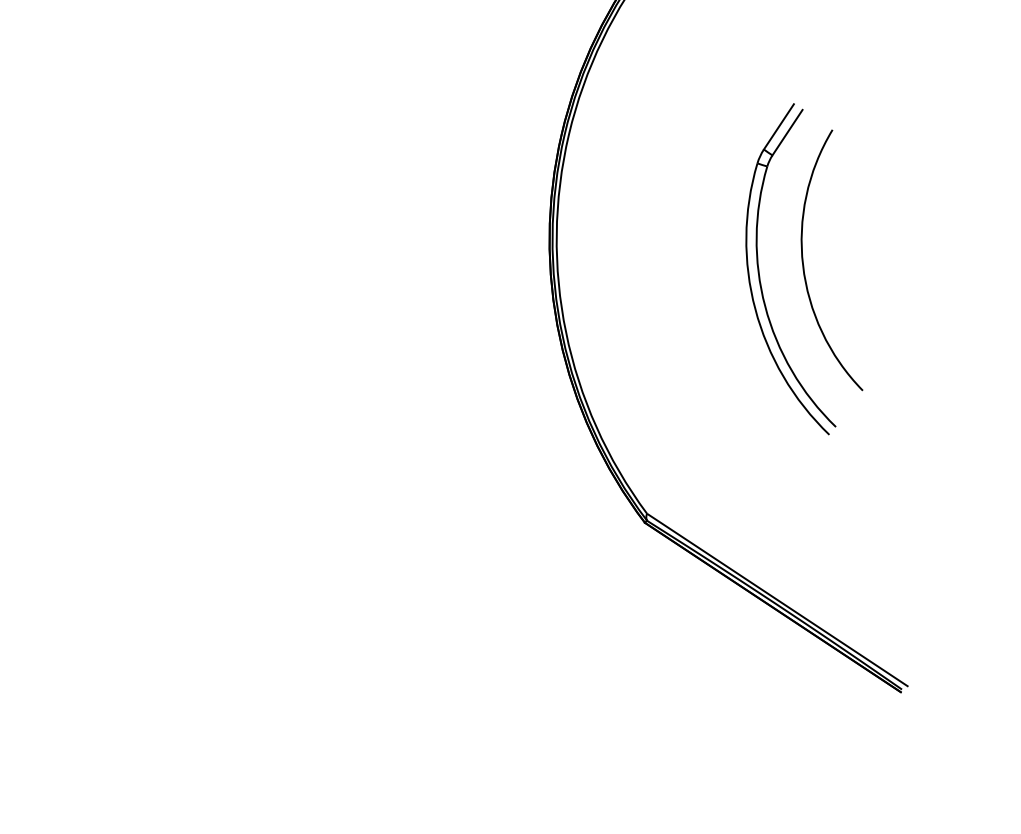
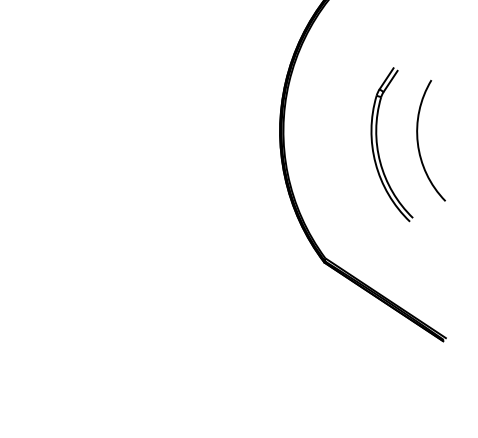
curve: (804, 259) -> (418, 140), moved

